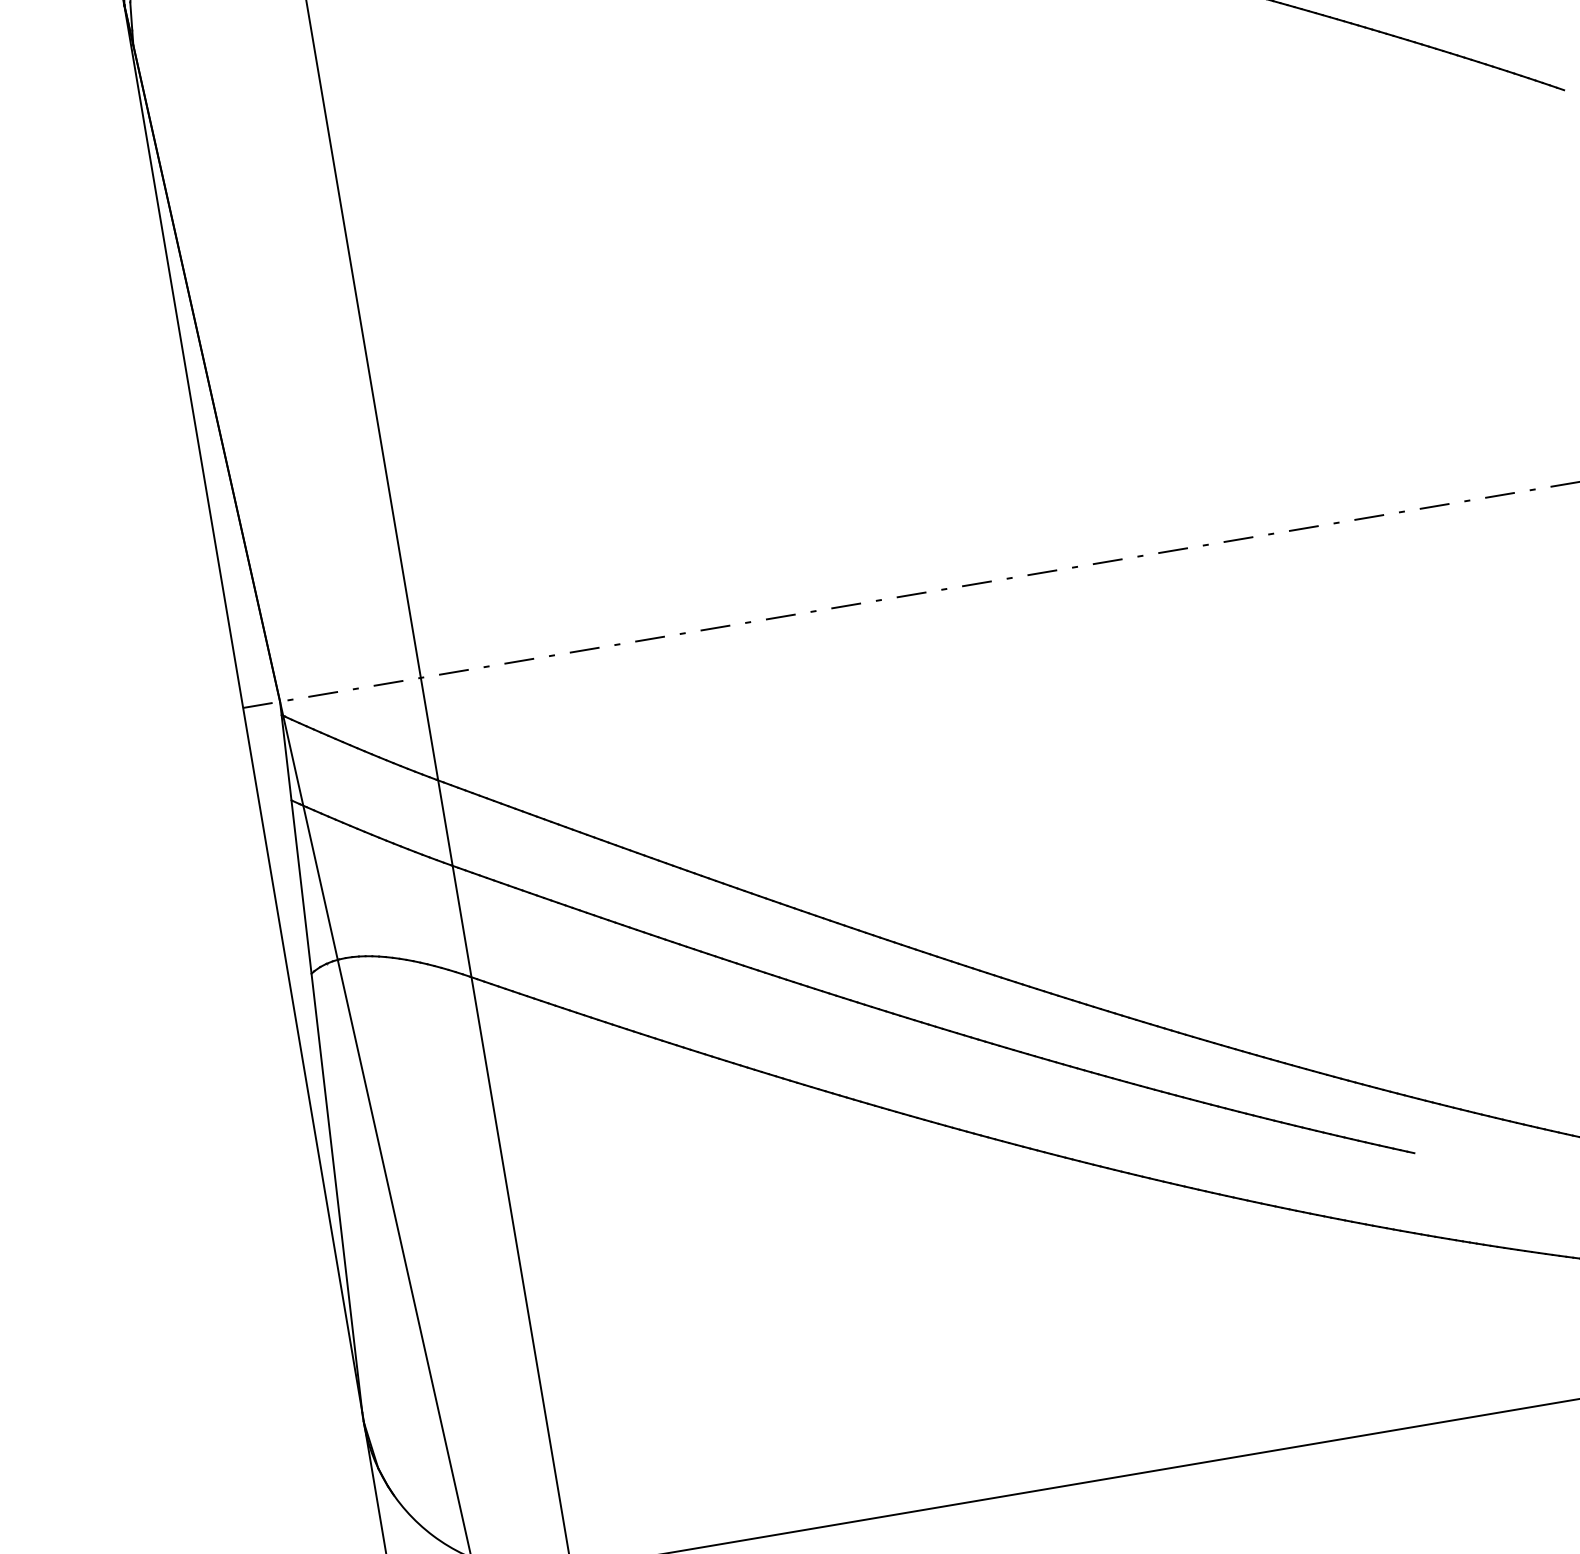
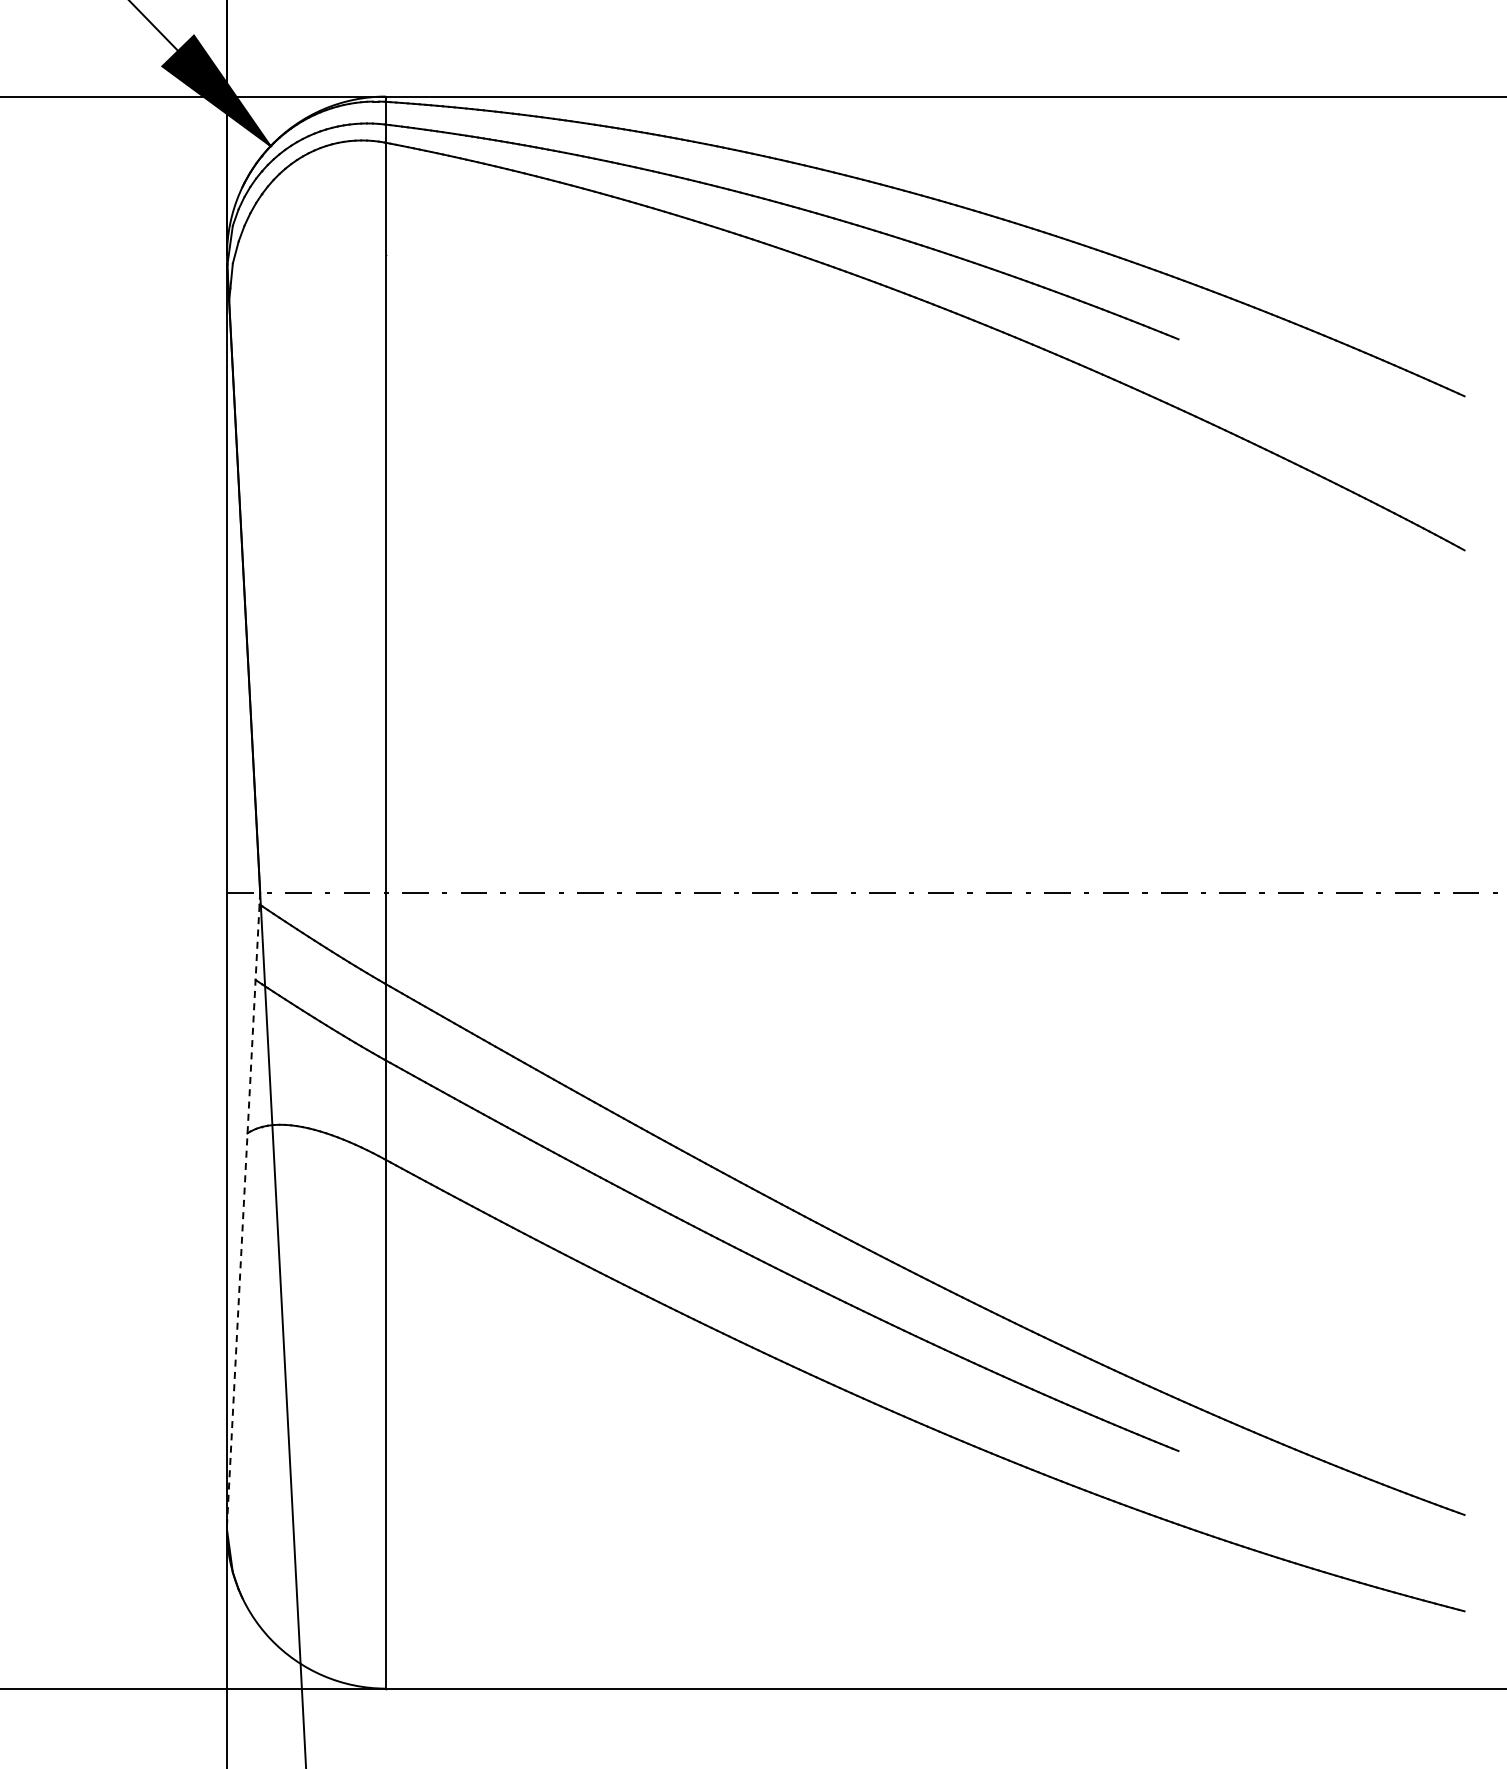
line: (321, 1057) -> (243, 1207), solid -> dashed

